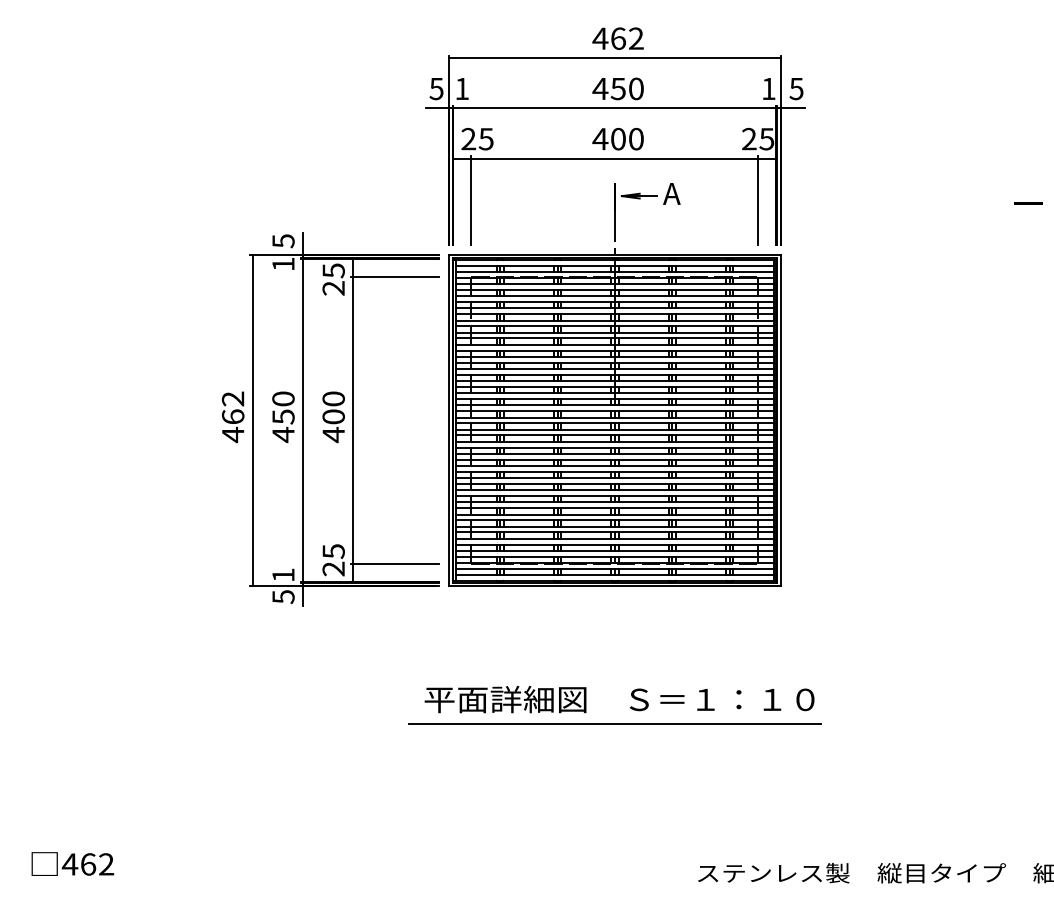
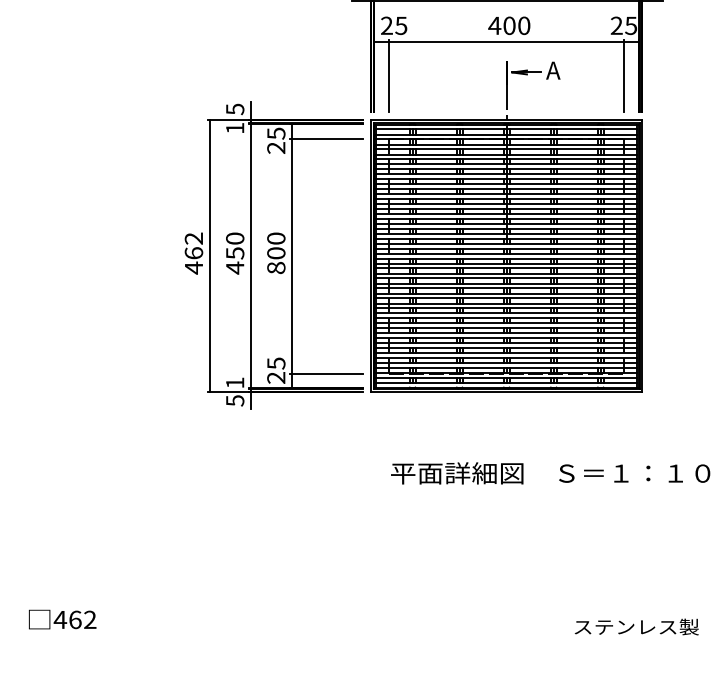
text: (333, 434) -> (276, 267), 400 -> 800
text: (619, 699) -> (550, 473), moved
line: (614, 723) -> (506, 504), removed

